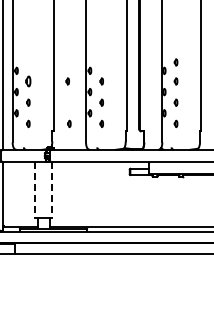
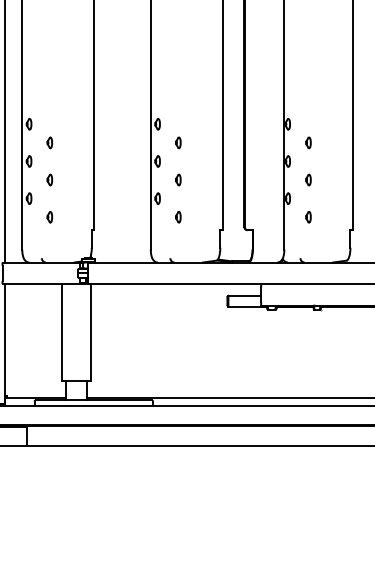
part: (175, 62) -> (307, 109), removed
part: (28, 81) -> (50, 142), size x0.62
part: (67, 81) -> (118, 142), removed
part: (69, 123) -> (121, 216), removed
line: (35, 189) -> (62, 332), dashed -> solid
line: (51, 189) -> (90, 332), dashed -> solid

